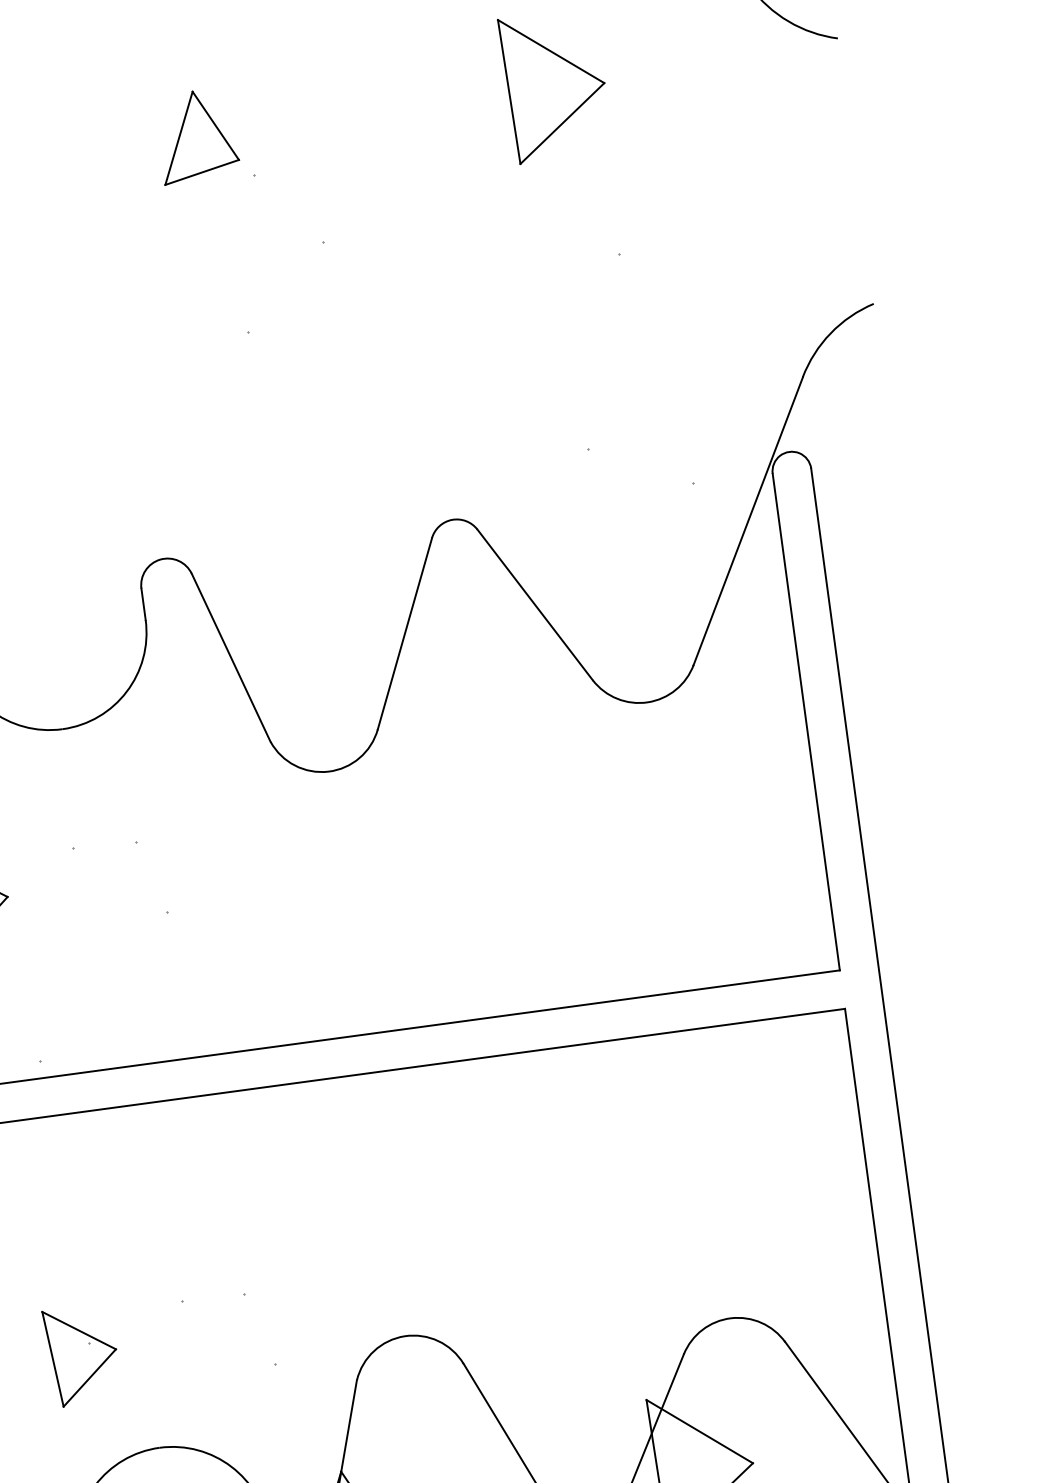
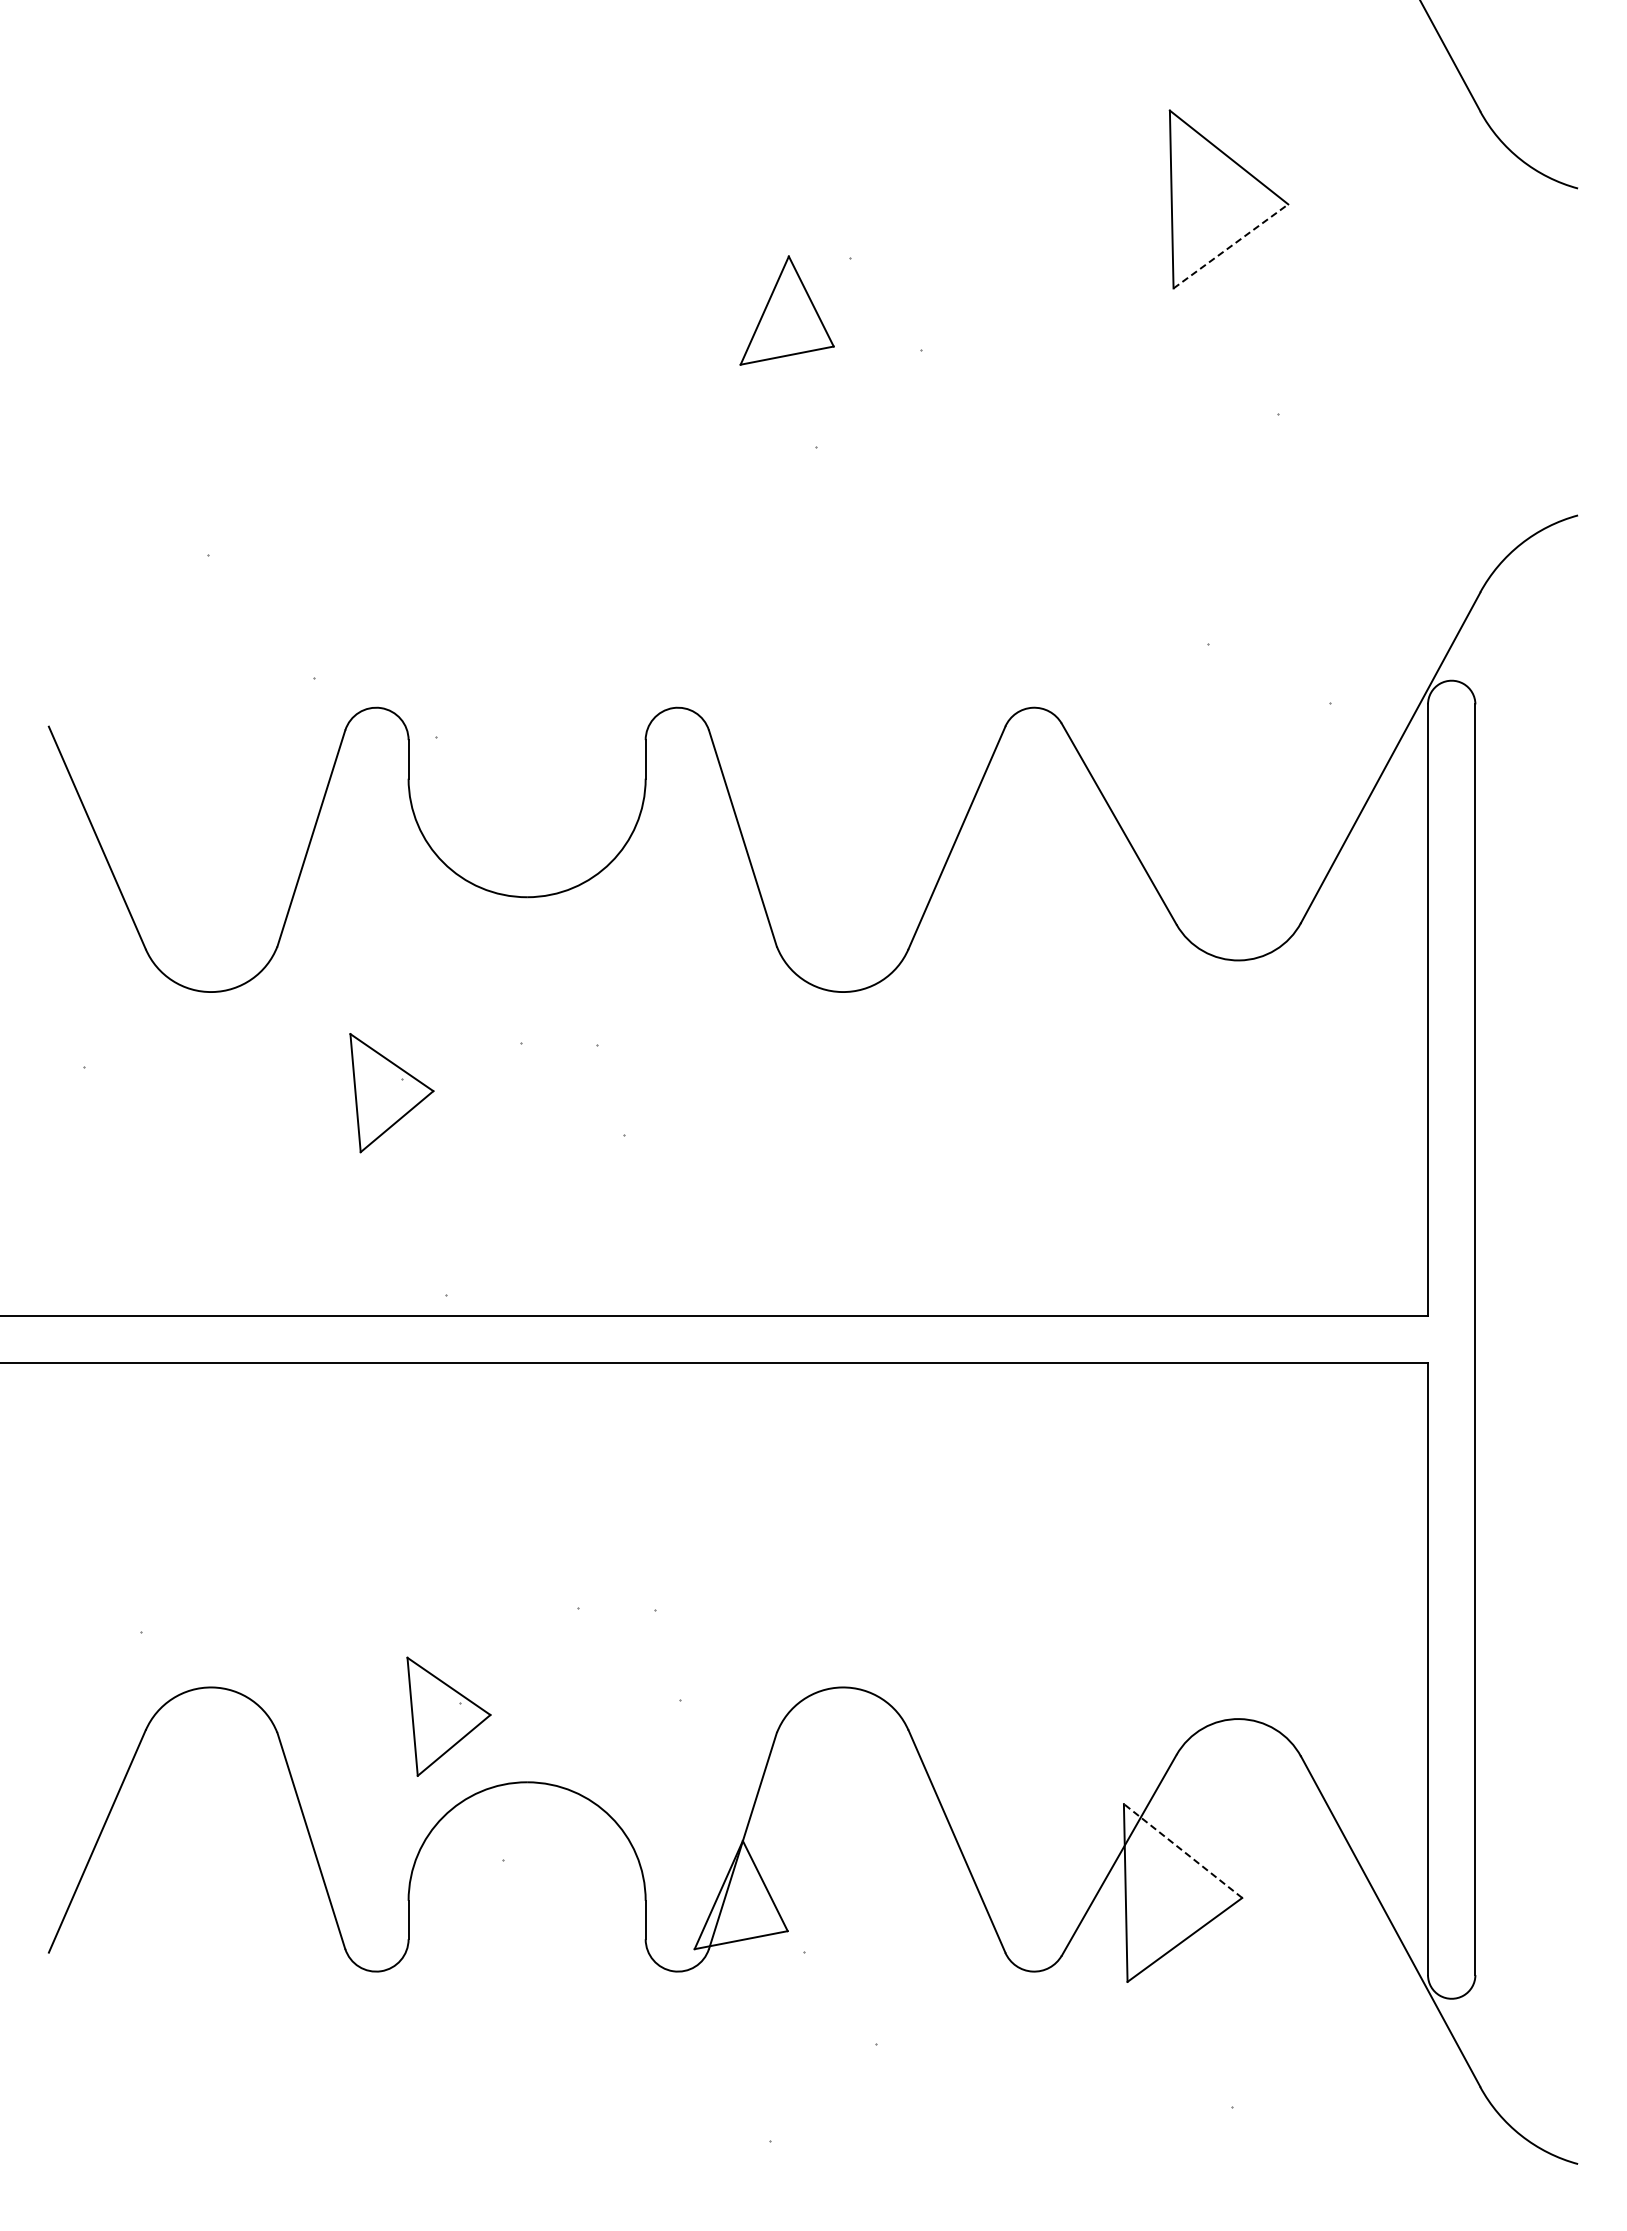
line: (562, 123) -> (1231, 246), solid -> dashed
part: (196, 135) -> (786, 310), moved
part: (82, 1355) -> (448, 1716), moved
line: (700, 1431) -> (1183, 1851), solid -> dashed

